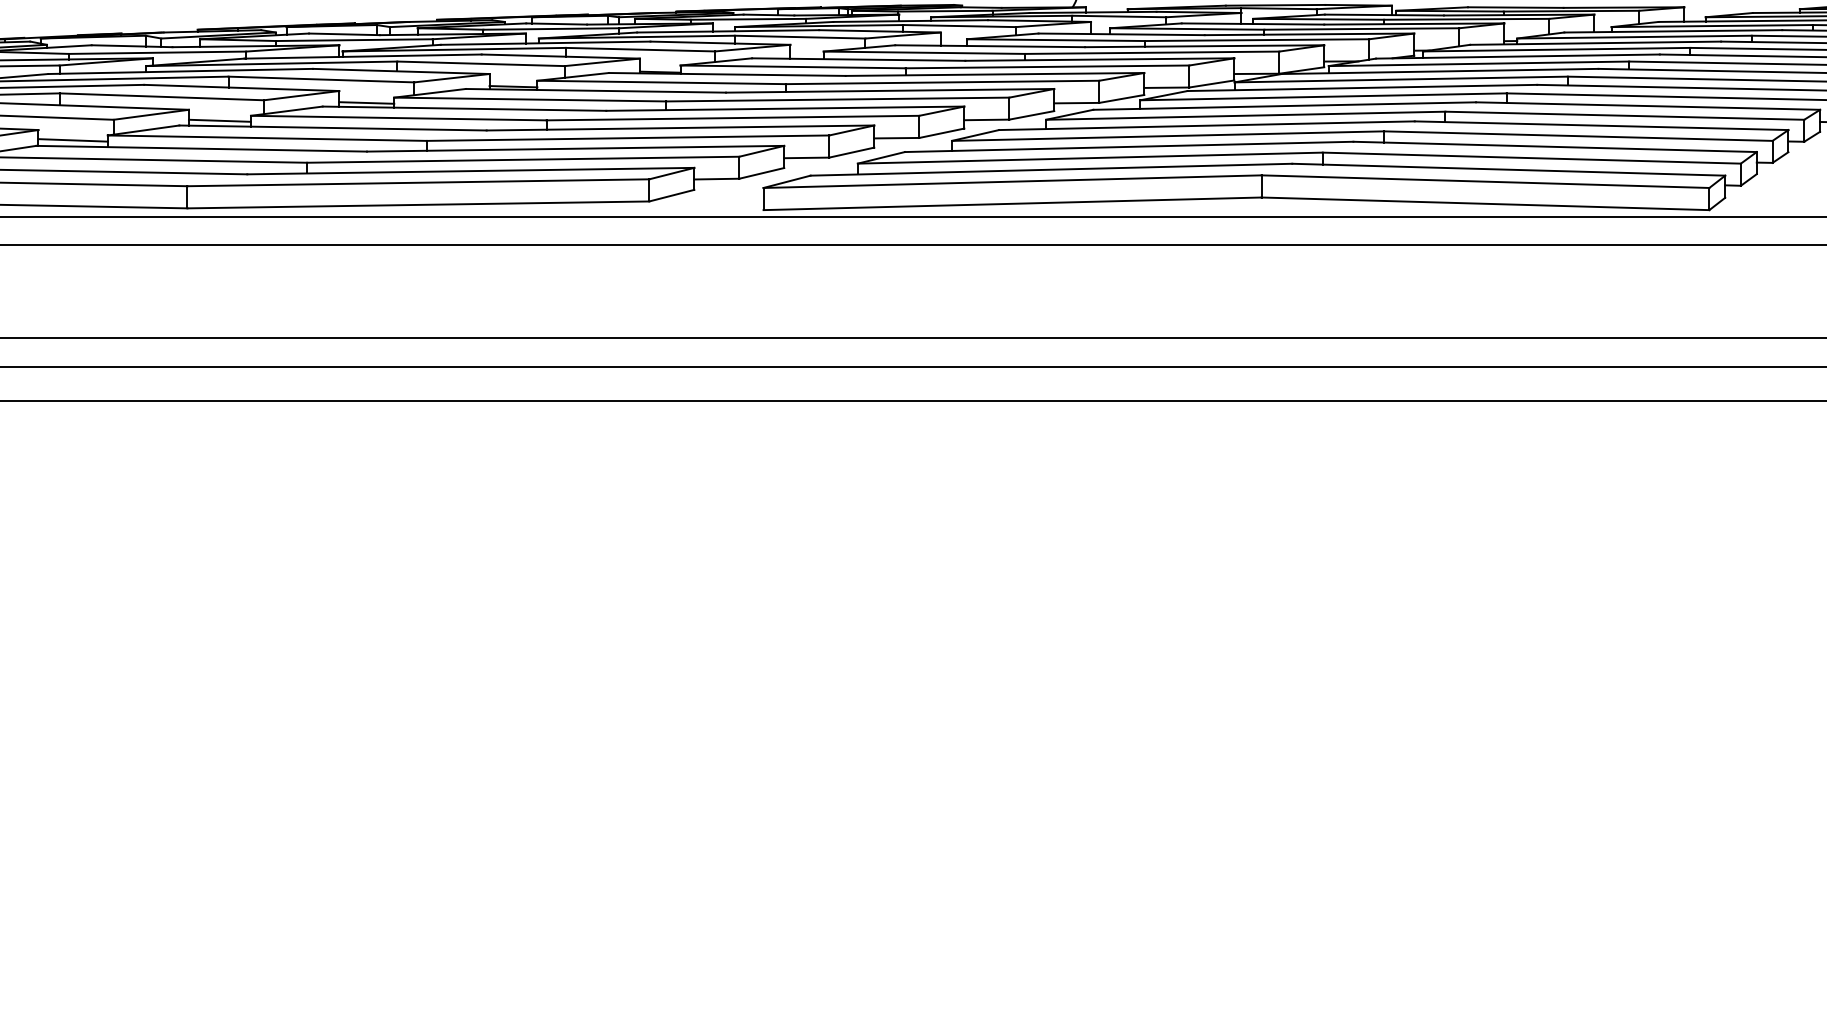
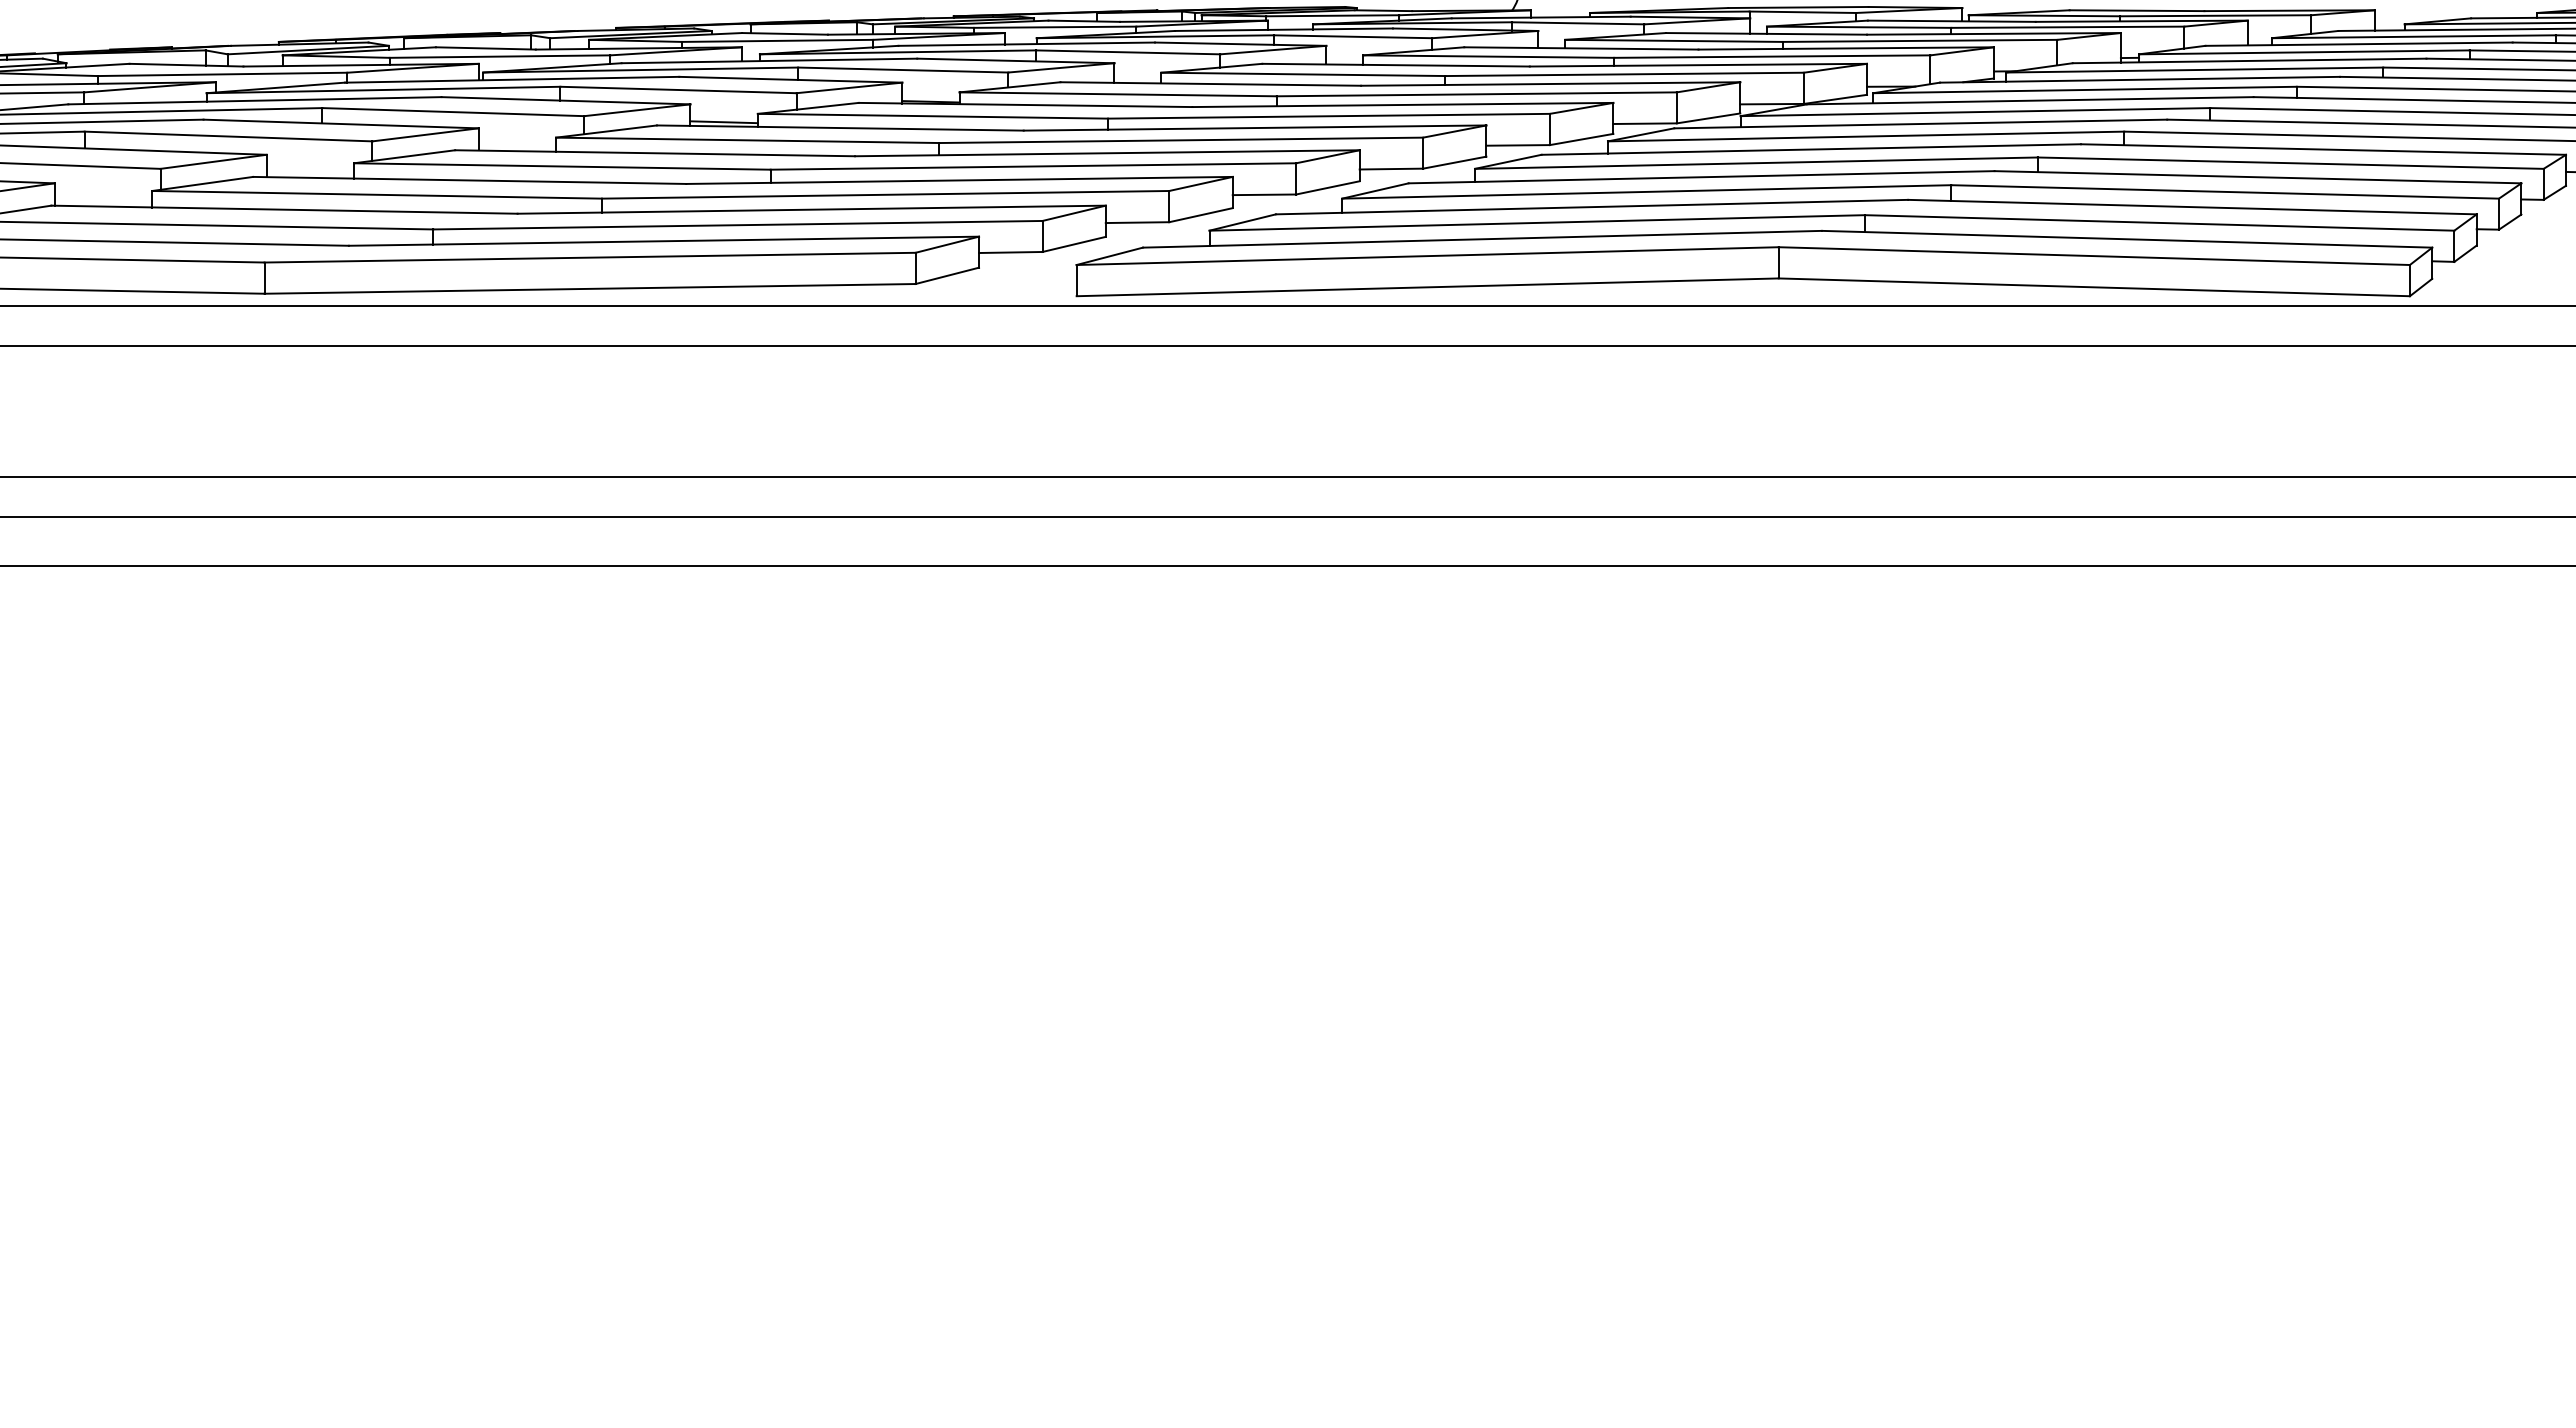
line: (366, 103) -> (517, 145), removed
line: (220, 120) -> (310, 169), removed
line: (73, 140) -> (103, 197), removed

